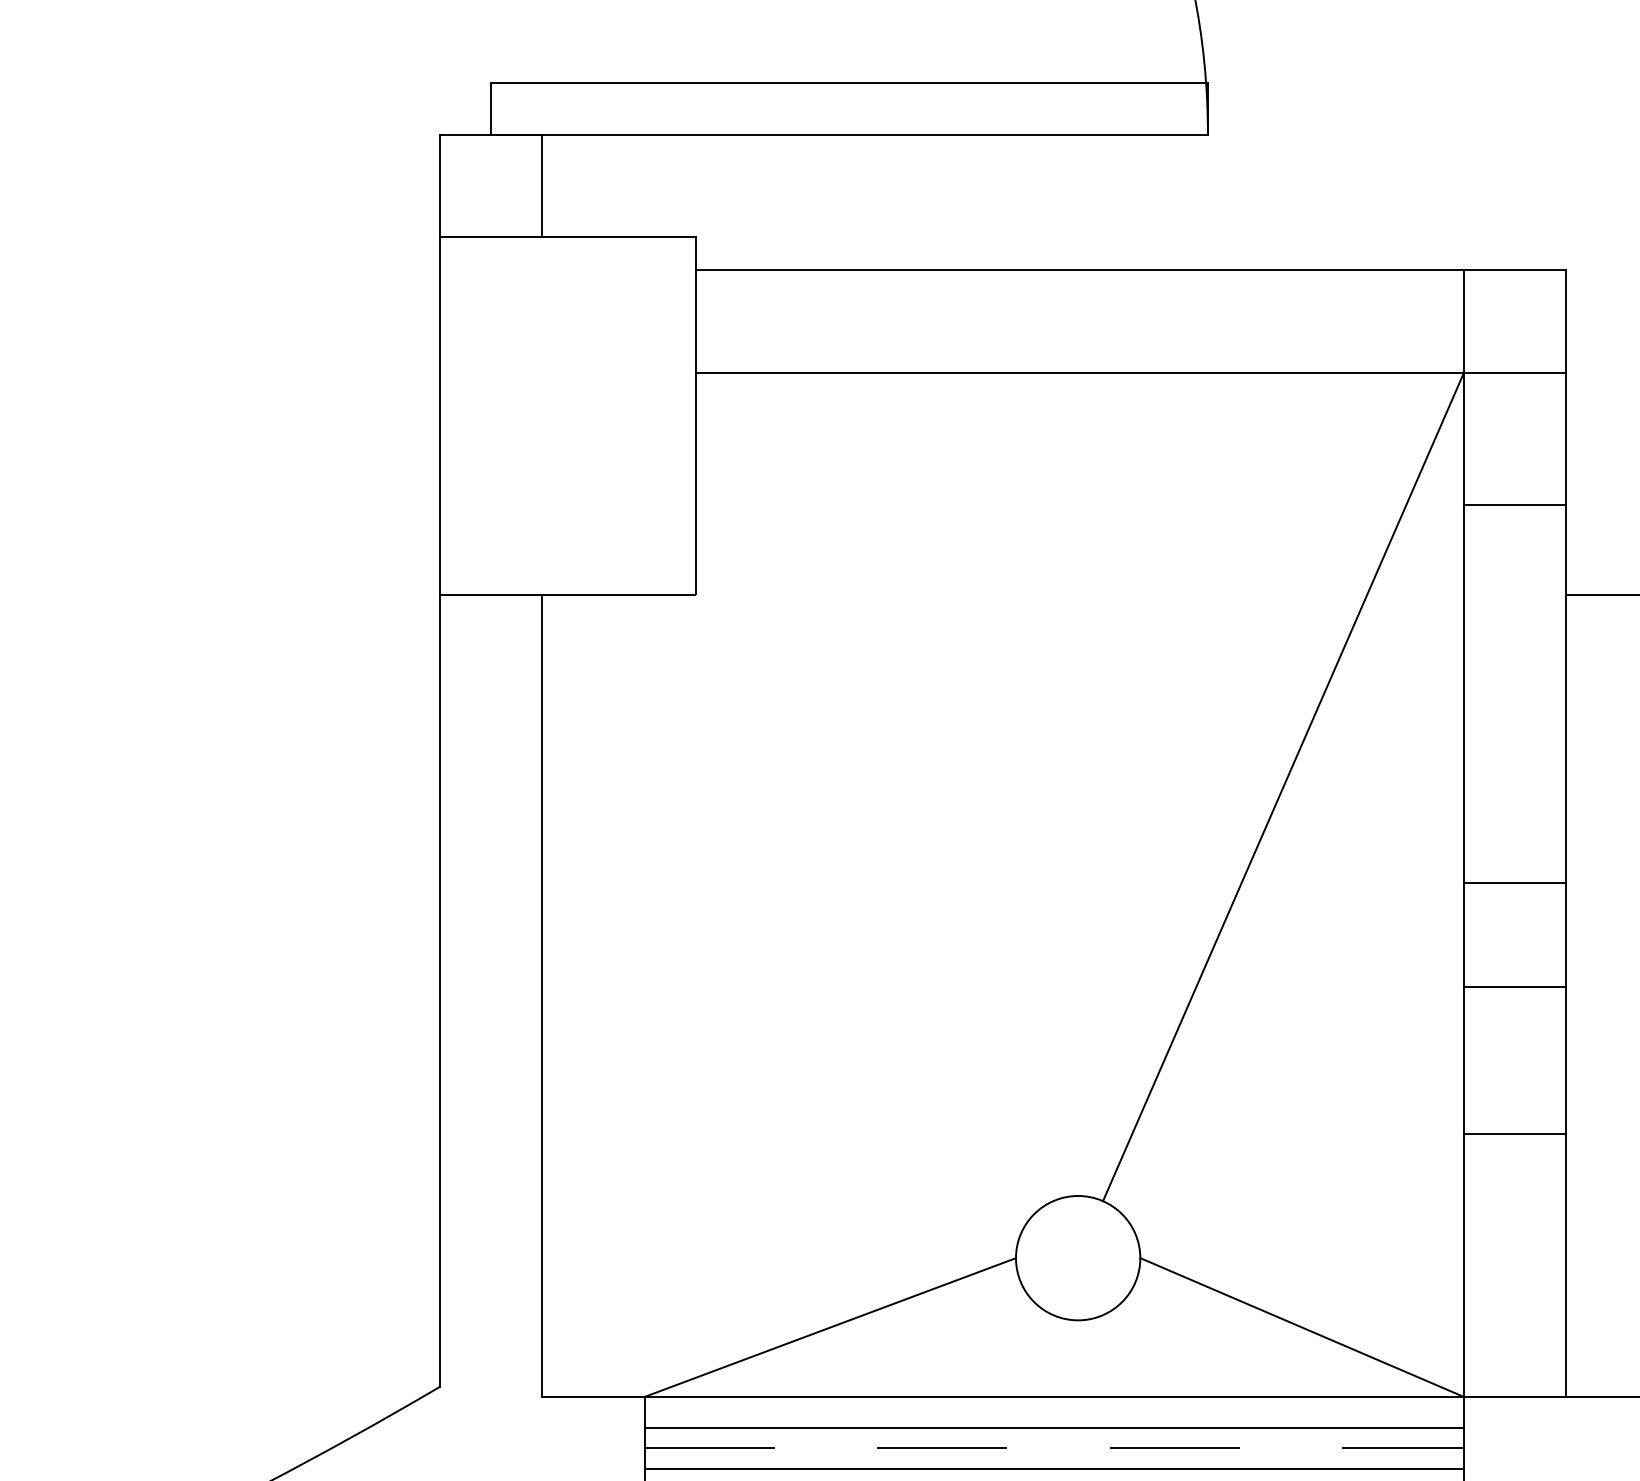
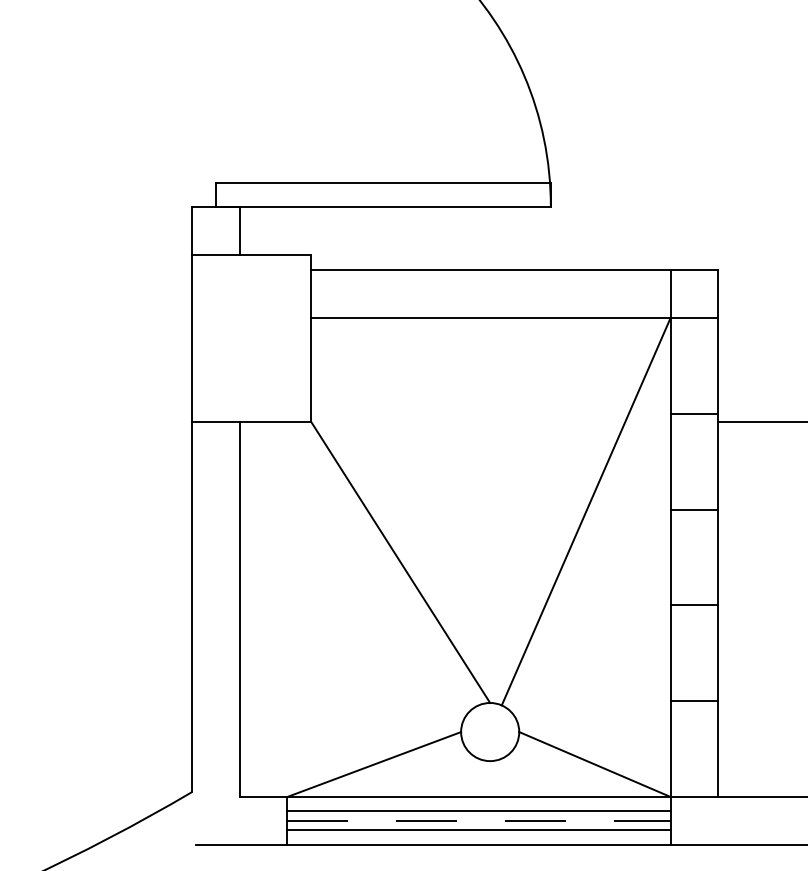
line: (1515, 504) -> (694, 413), moved
line: (1515, 882) -> (694, 509), moved
line: (886, 895) -> (400, 562), added
line: (1515, 1135) -> (694, 701), moved

